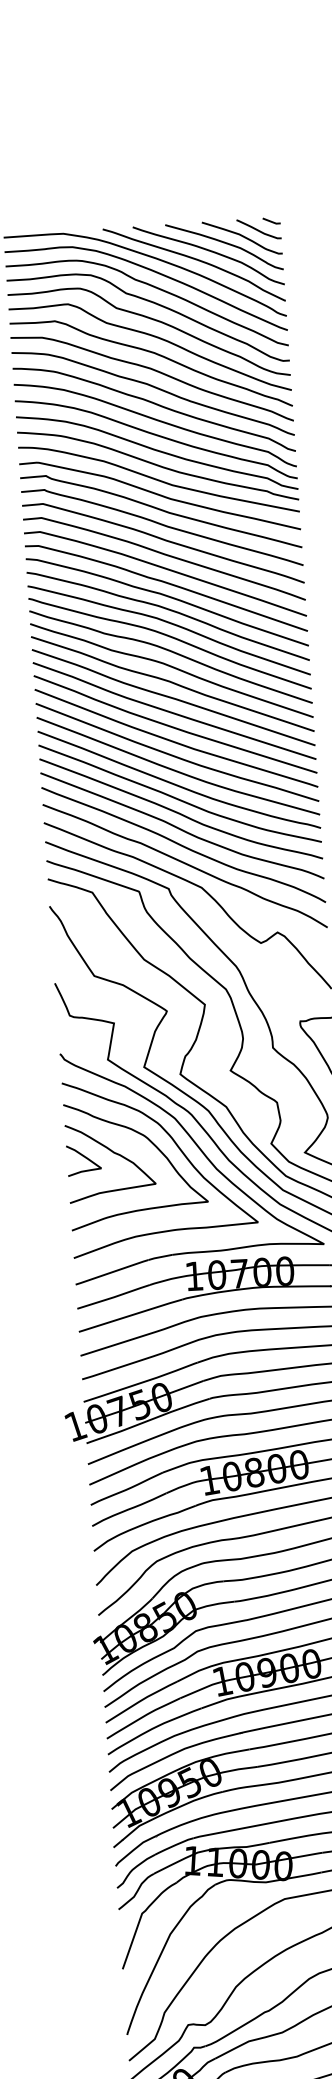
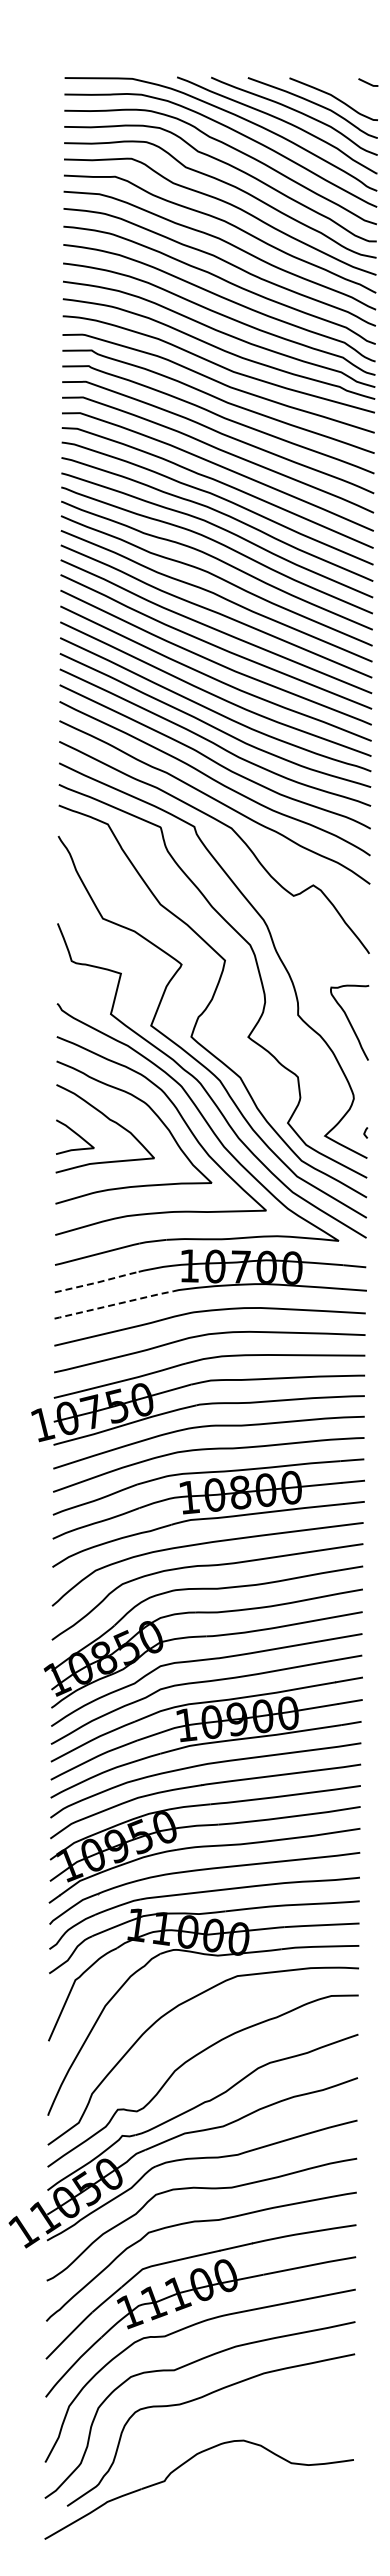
curve: (259, 229) -> (353, 91), removed
curve: (84, 1157) -> (75, 1134), moved
line: (114, 1297) -> (97, 1282), solid -> dashed
line: (129, 1315) -> (113, 1304), solid -> dashed

